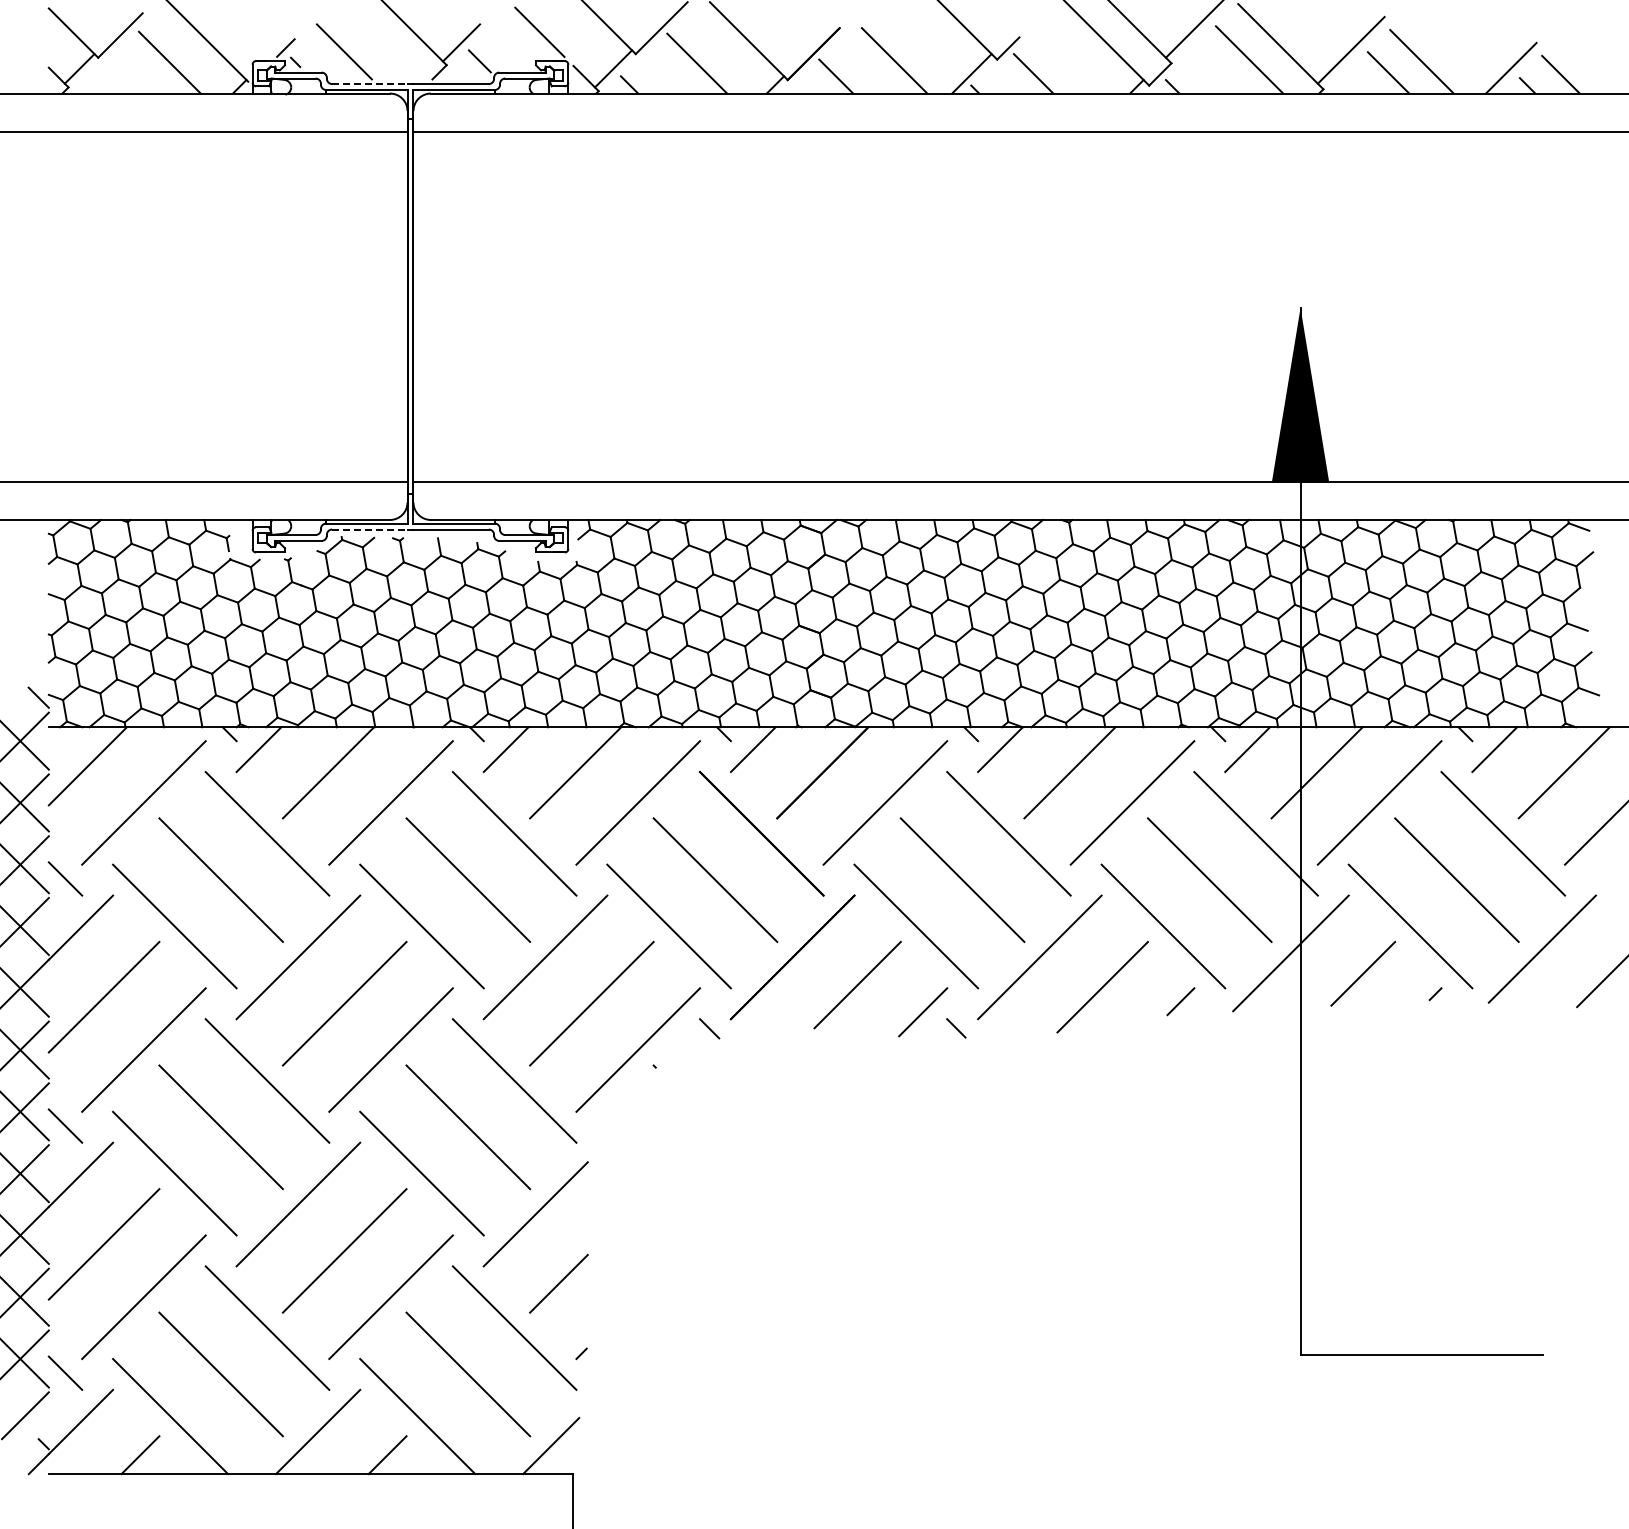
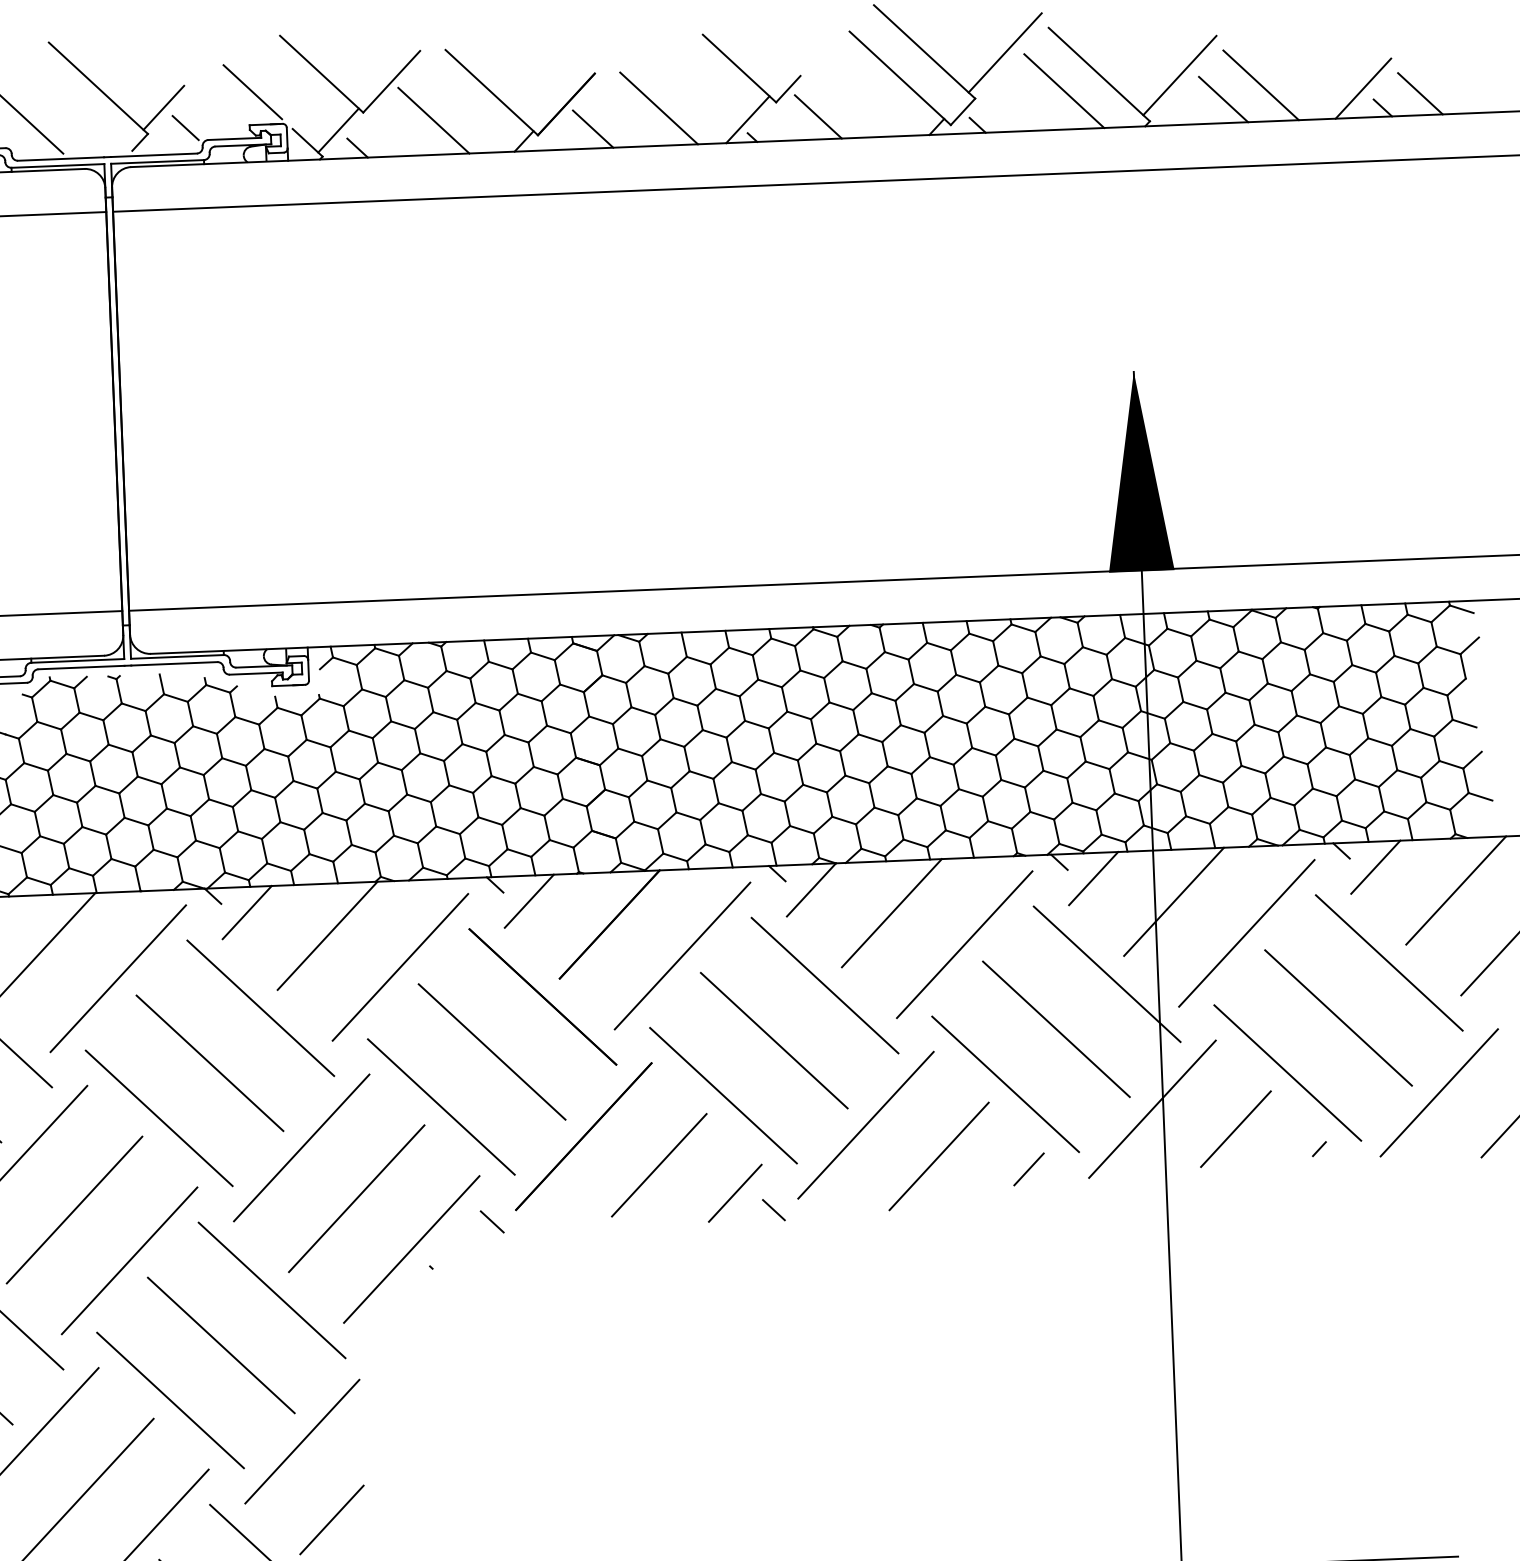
line: (369, 84) -> (60, 159), dashed -> solid
line: (369, 529) -> (81, 667), dashed -> solid

